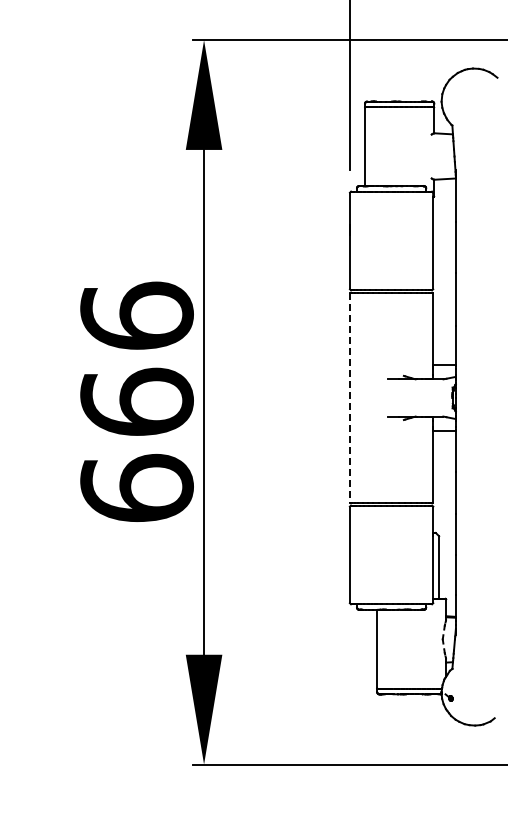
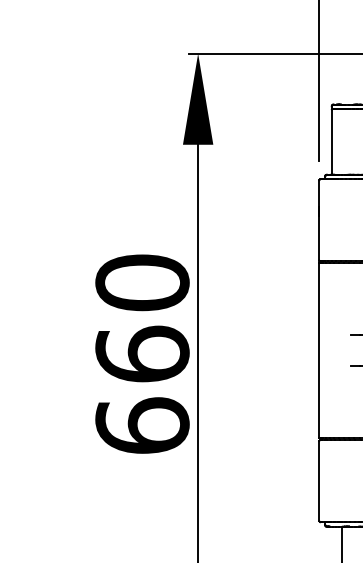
text: (136, 315) -> (142, 282), 666 -> 660
line: (349, 398) -> (318, 351), dashed -> solid

